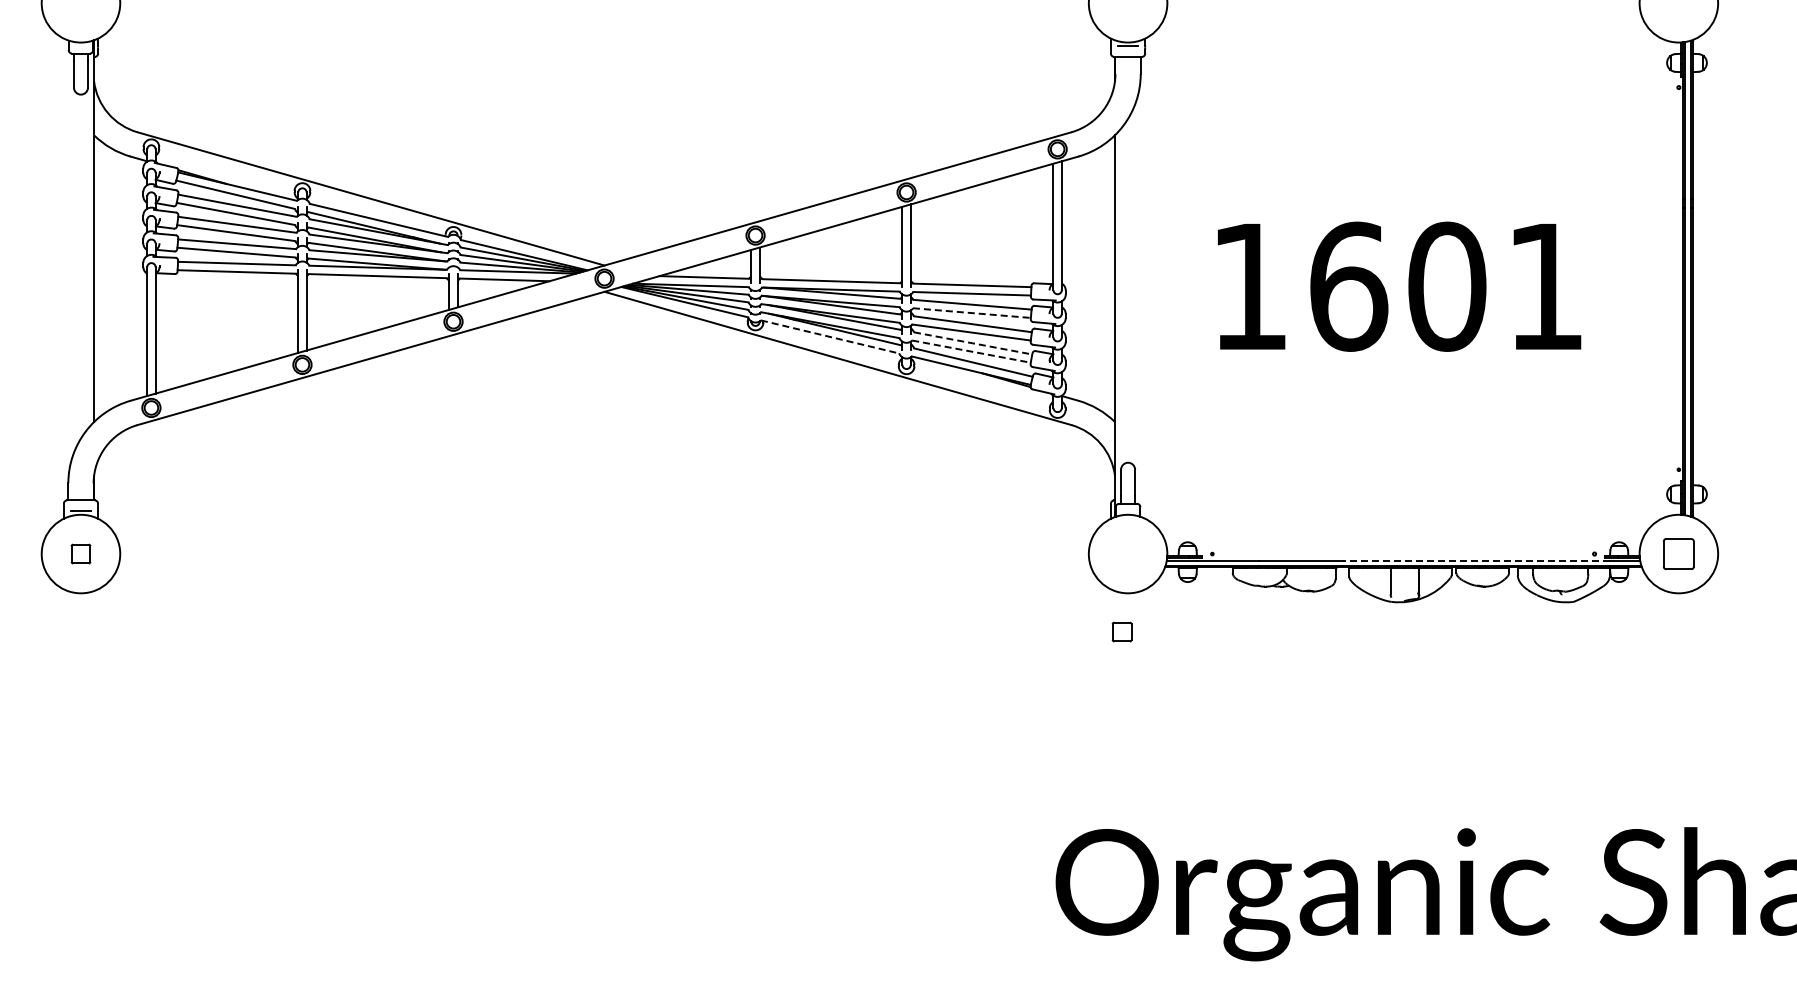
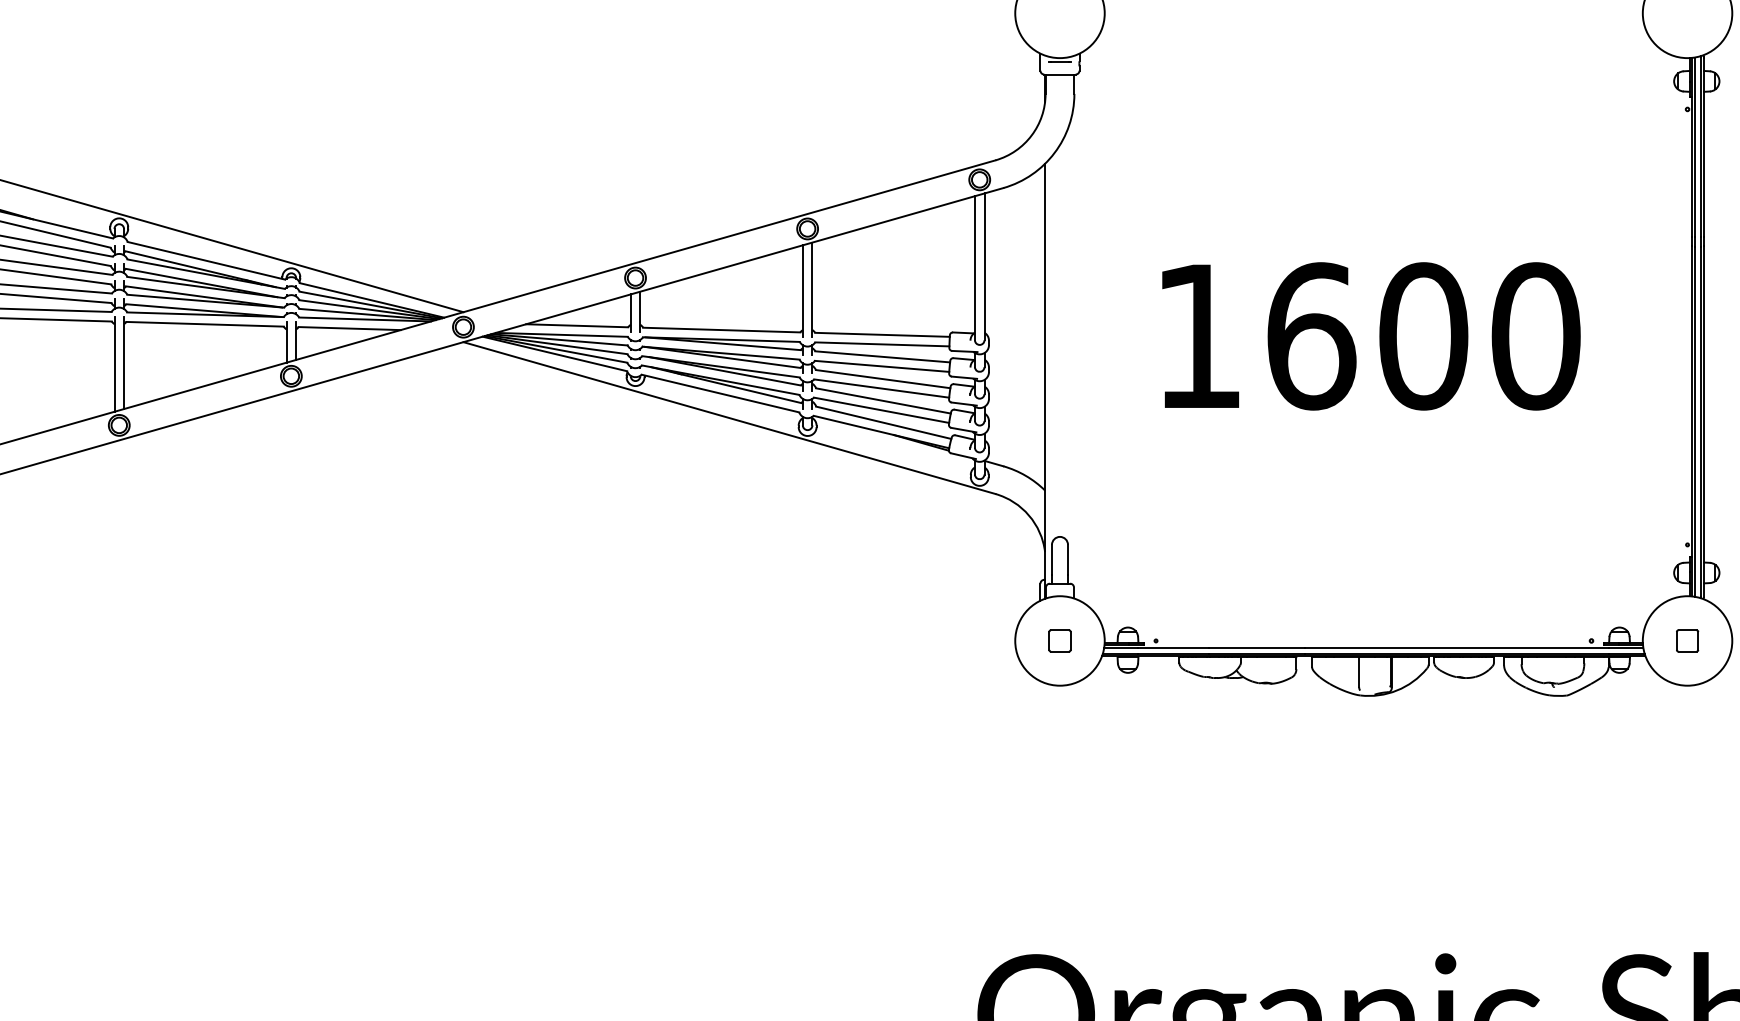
text: (1546, 286) -> (1536, 336), 1601 -> 1600
line: (972, 313) -> (882, 366), dashed -> solid
line: (830, 337) -> (720, 394), dashed -> solid
line: (973, 343) -> (883, 401), dashed -> solid
line: (972, 351) -> (882, 410), dashed -> solid
part: (1678, 553) -> (1687, 640), size x0.62
line: (1475, 560) -> (1455, 648), dashed -> solid
part: (1121, 631) -> (1059, 640), moved

